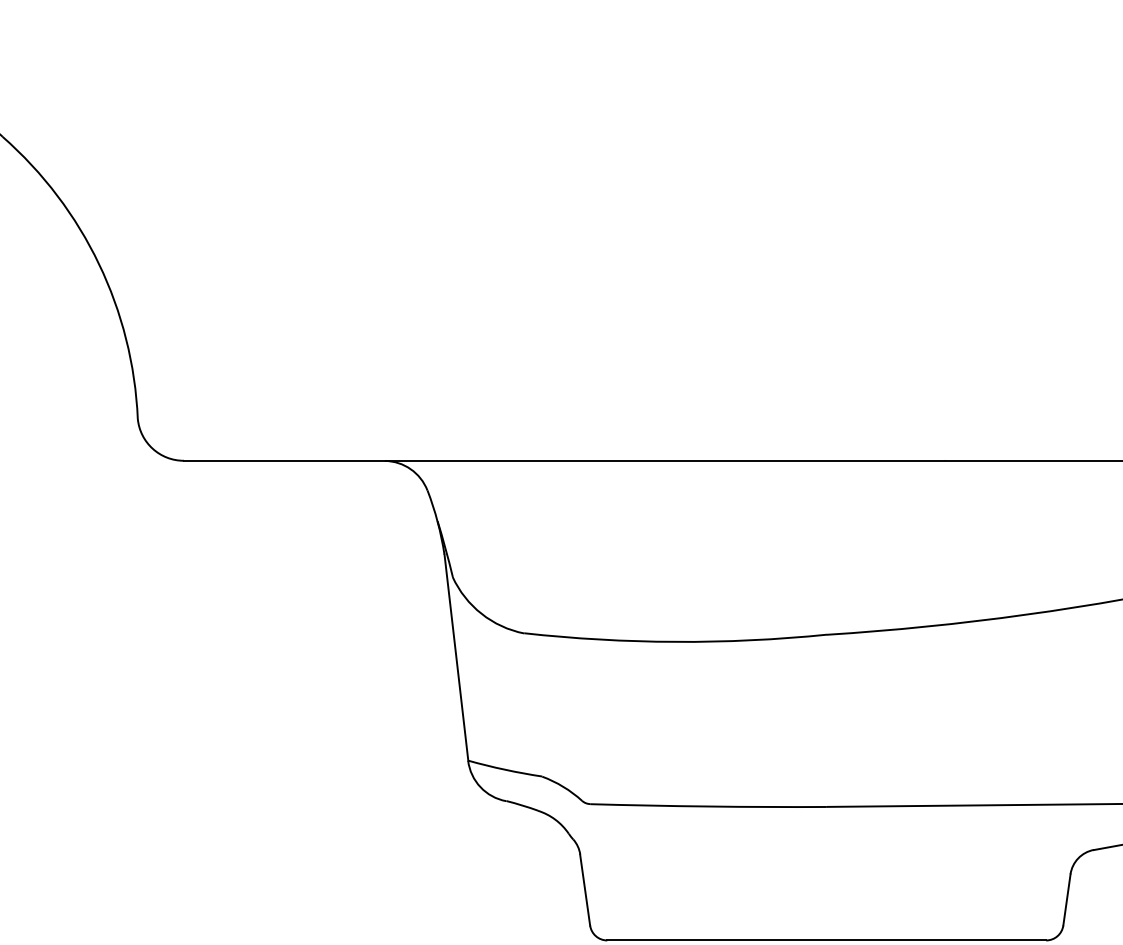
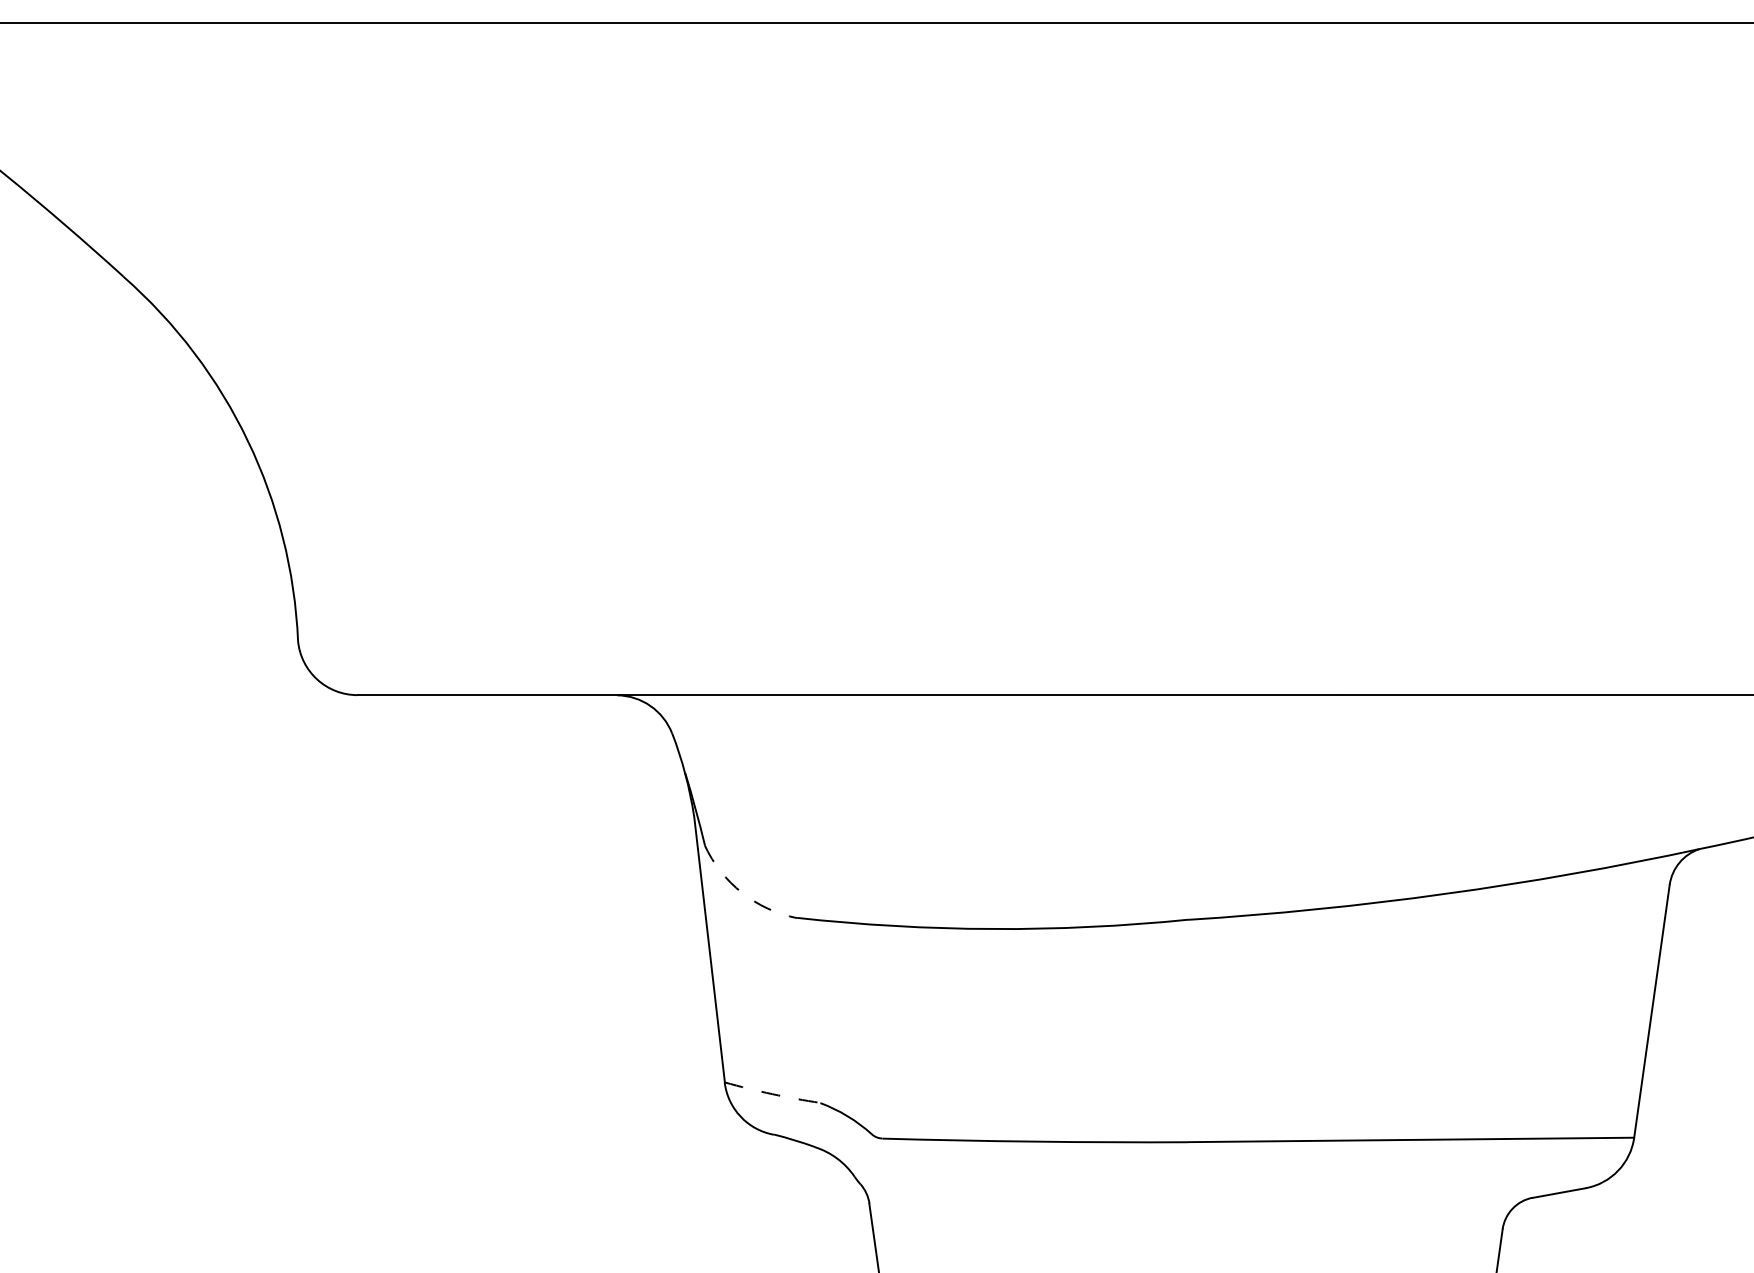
arc: (481, 613) -> (742, 892), solid -> dashed
arc: (505, 770) -> (772, 1094), solid -> dashed

